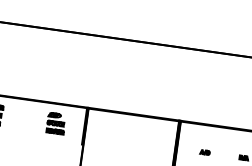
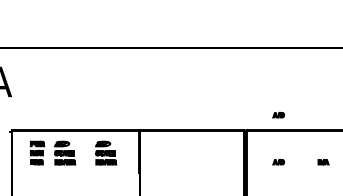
part: (210, 111) -> (278, 114), added
part: (21, 118) -> (65, 152), added

